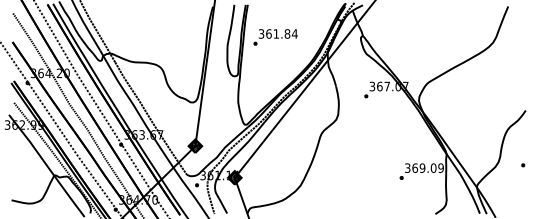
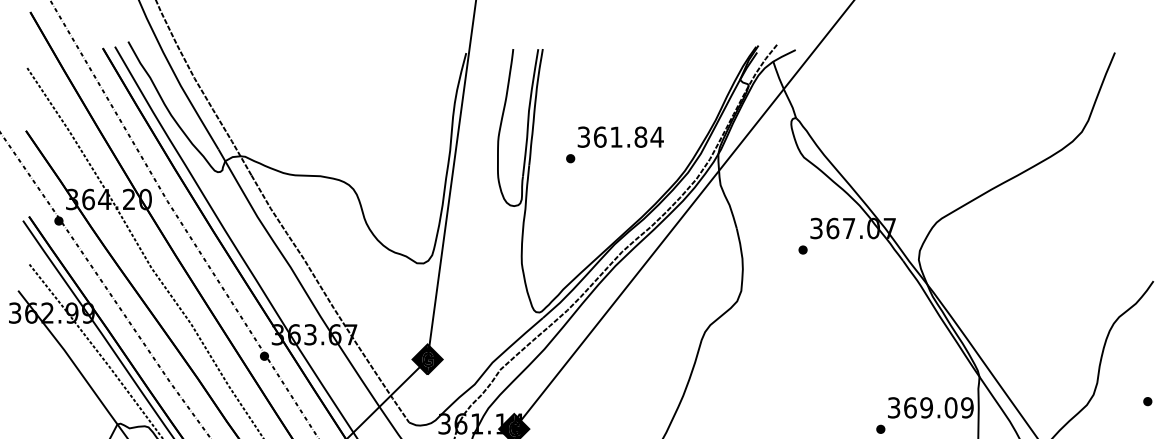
text: (275, 37) -> (614, 144), moved

